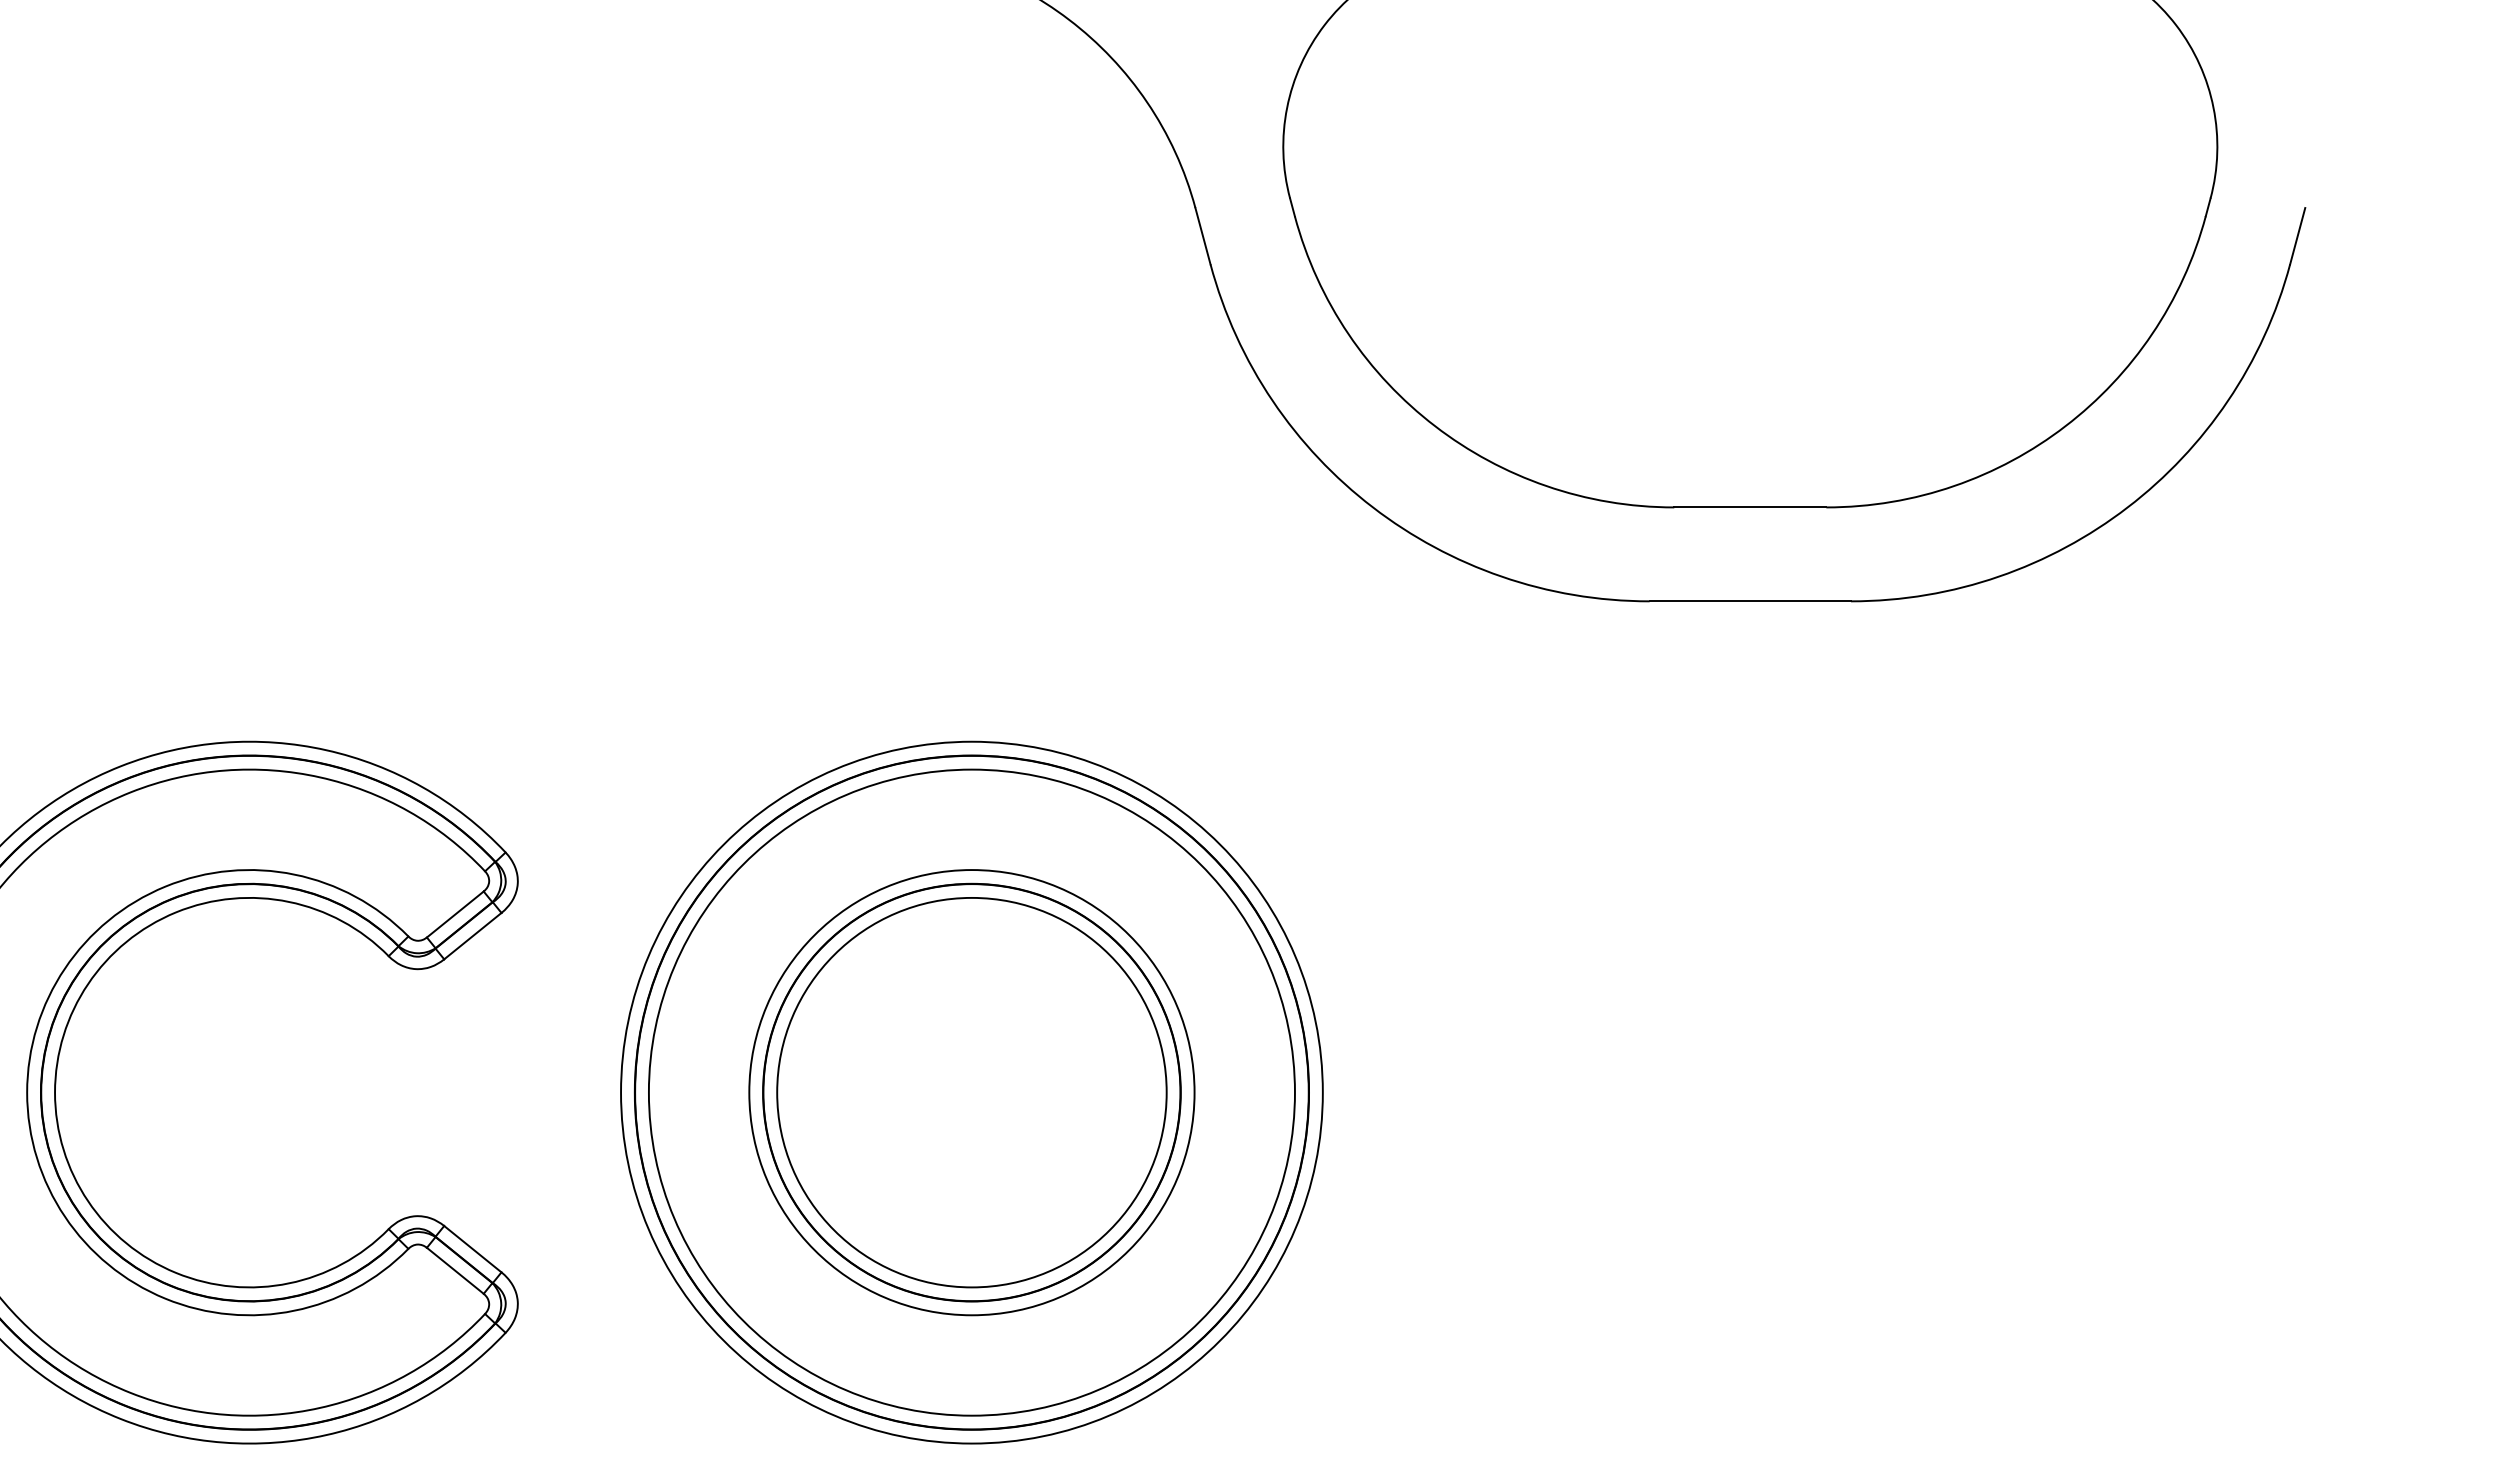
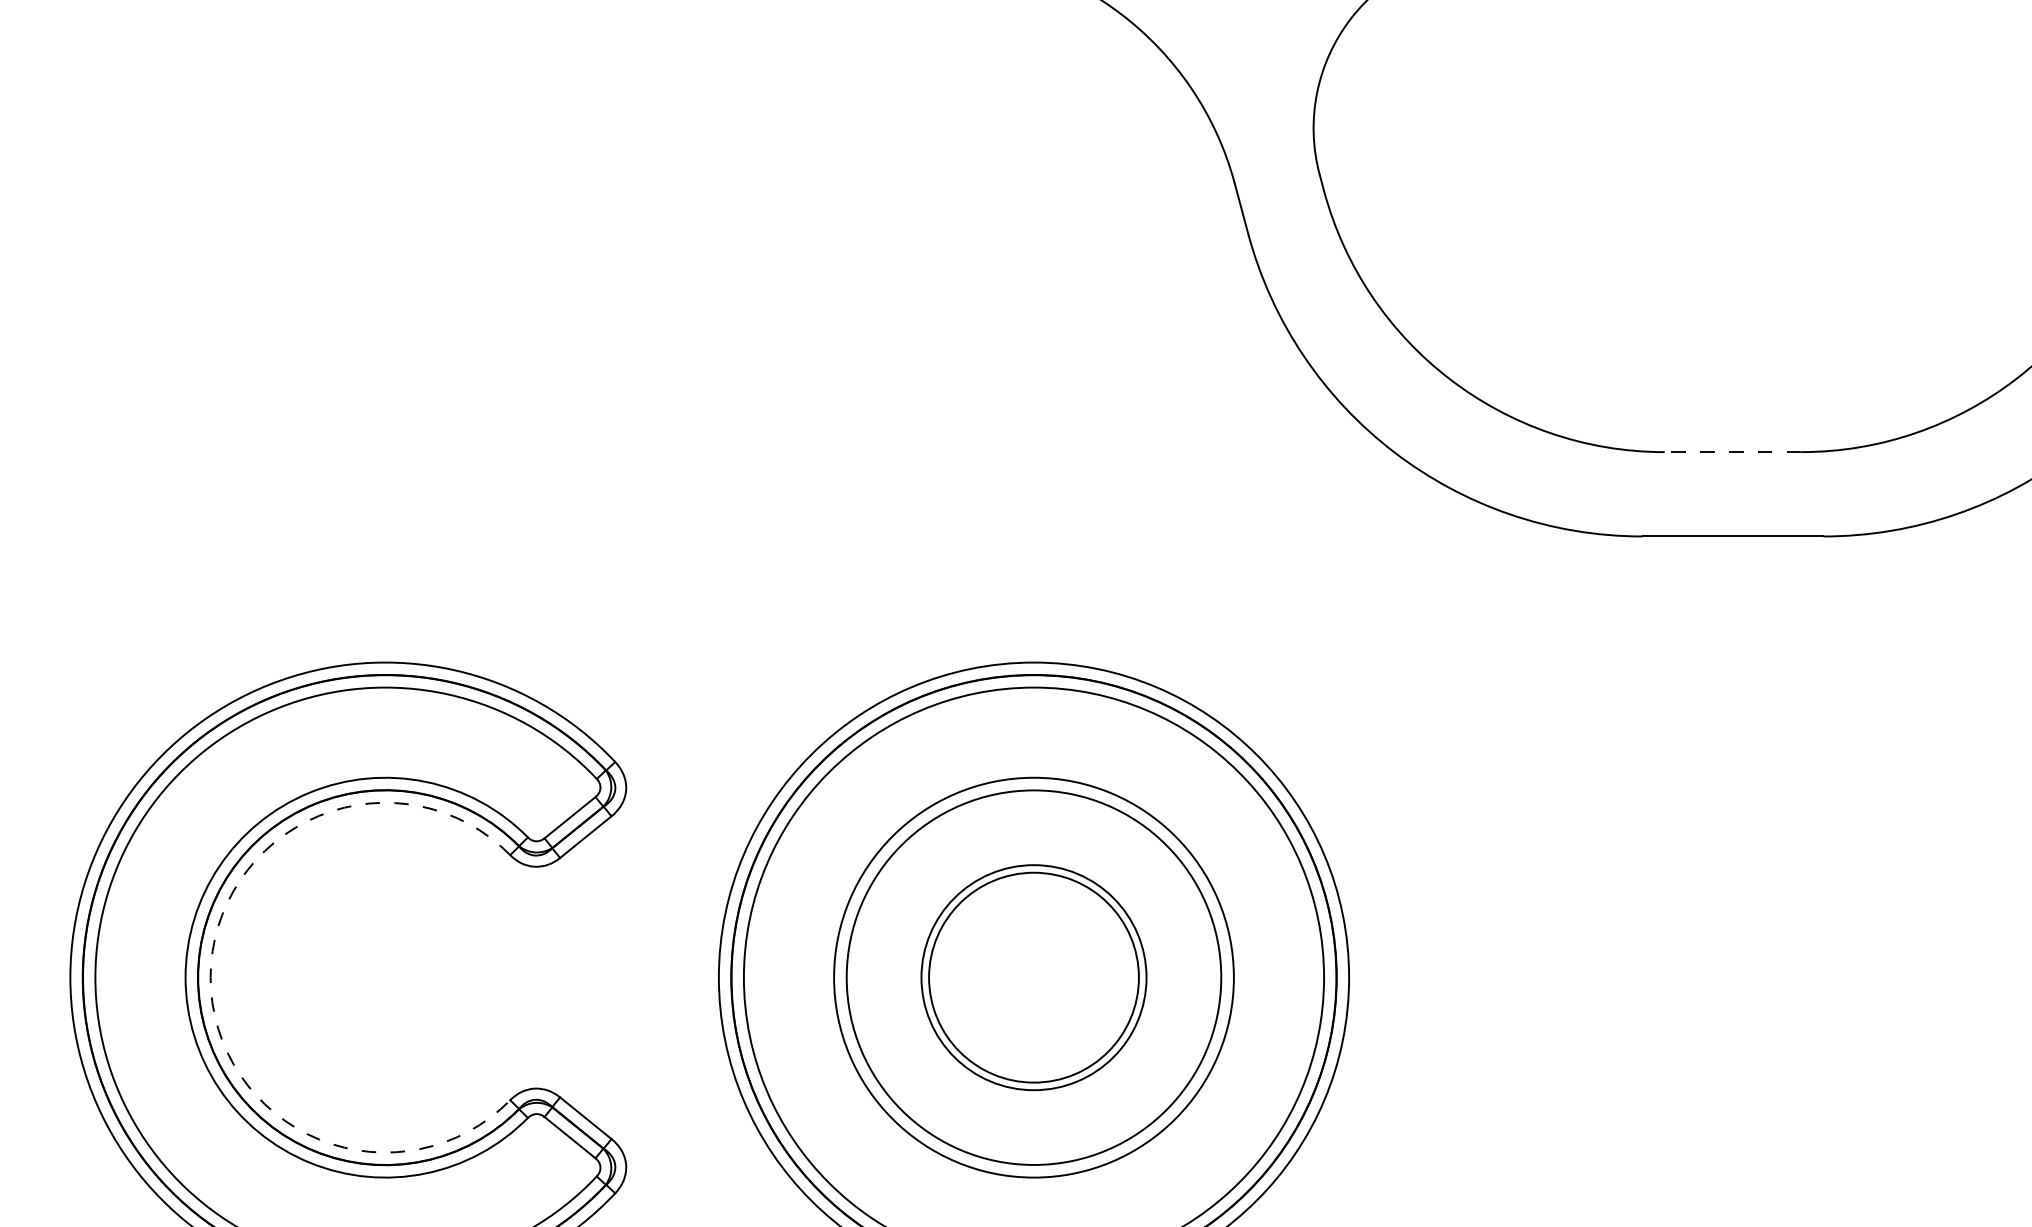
line: (1749, 507) -> (1732, 452), solid -> dashed
arc: (55, 1092) -> (211, 977), solid -> dashed
circle: (971, 1092) -> (1033, 977), size x0.6
circle: (971, 1092) -> (1033, 977), size x0.6

